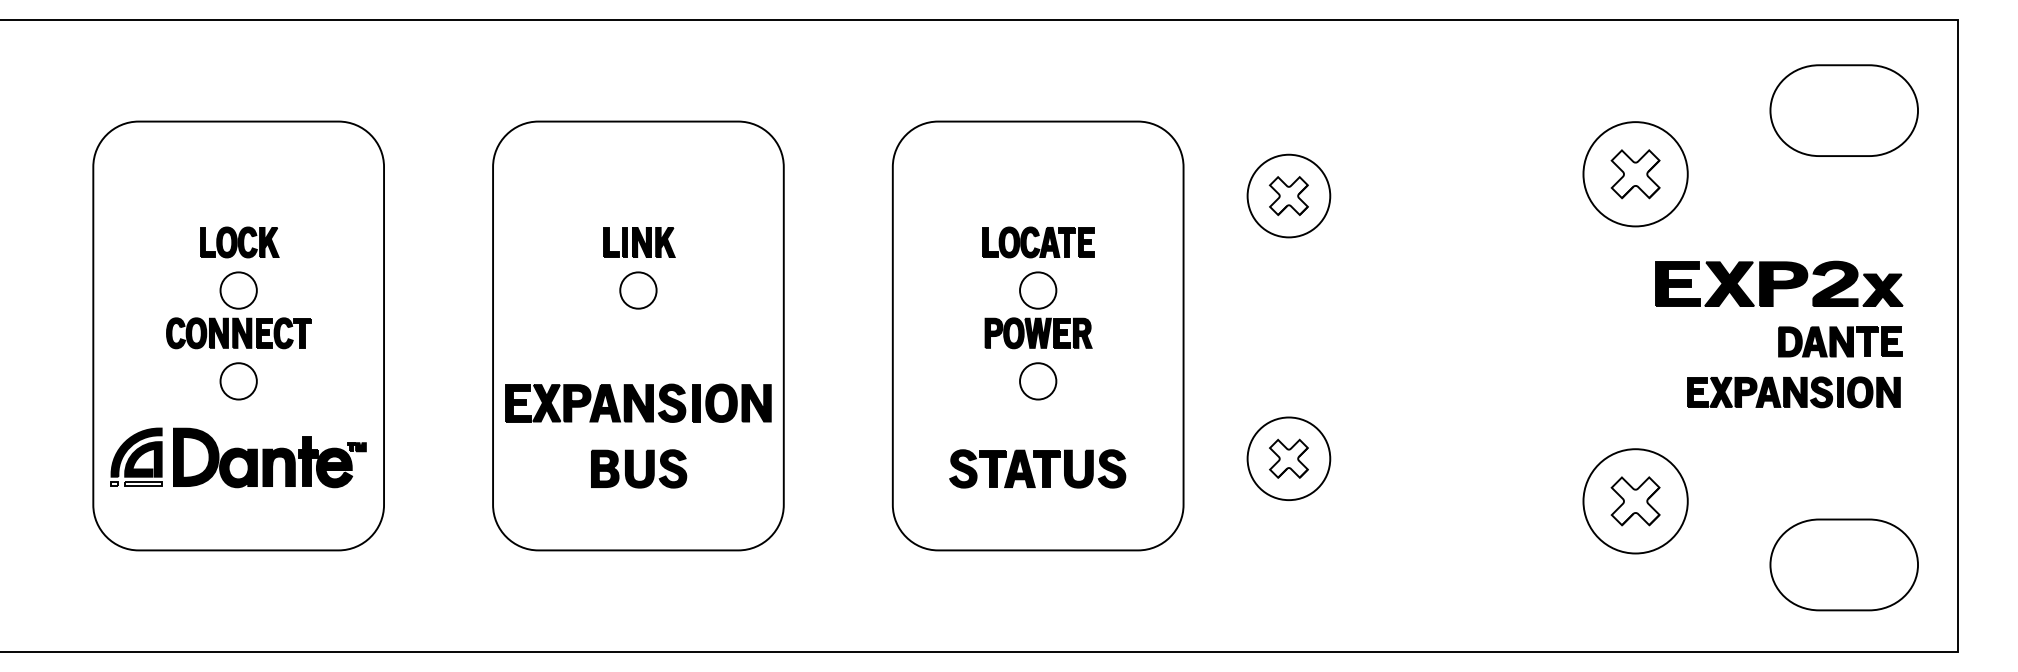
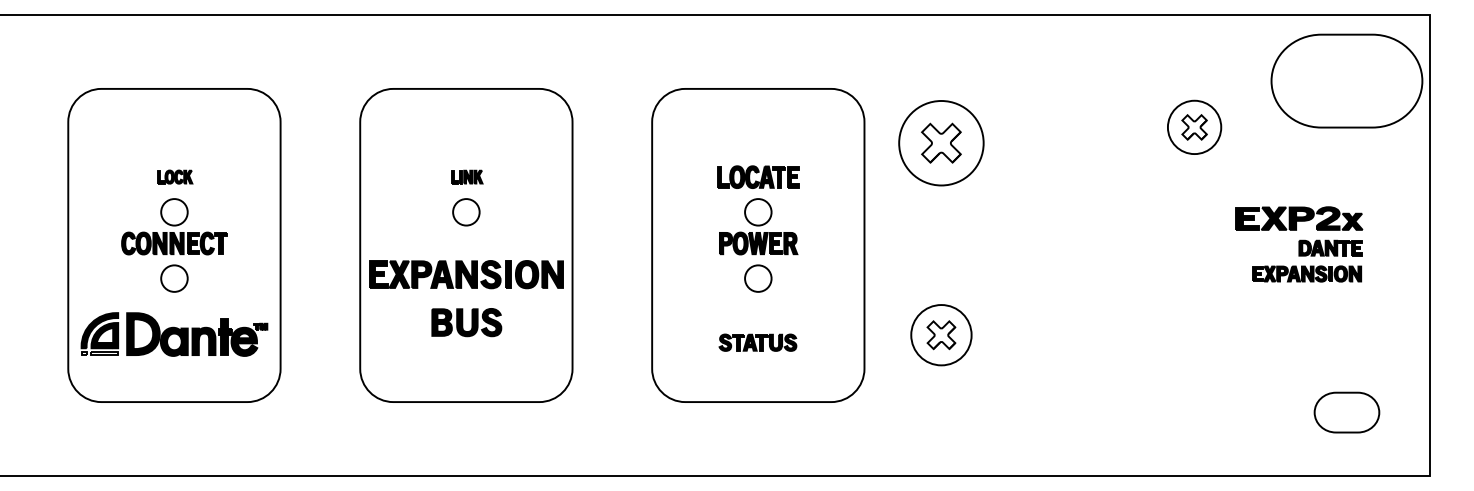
part: (1843, 110) -> (1346, 80), size x1.4
part: (1635, 174) -> (1194, 127), size x0.7
part: (1289, 196) -> (941, 143), size x1.4
part: (240, 241) -> (175, 176), size x0.6
part: (638, 241) -> (466, 176), size x0.6
part: (1779, 334) -> (1299, 244), size x0.7
part: (634, 449) -> (463, 308), moved
part: (1037, 468) -> (757, 342), size x0.6
part: (1635, 501) -> (1194, 366), removed
part: (1843, 564) -> (1346, 412), size x0.6

